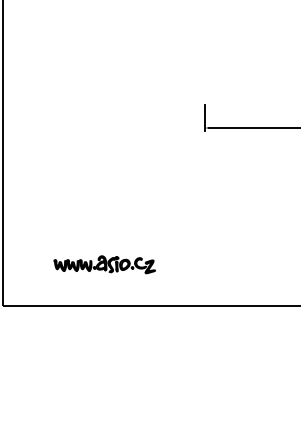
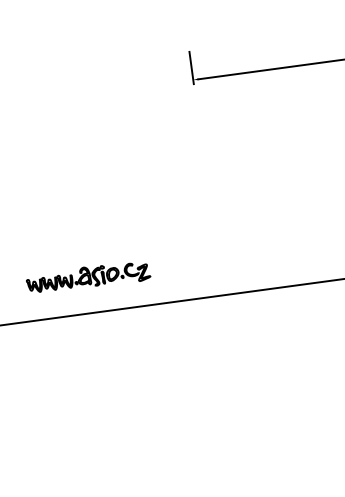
part: (104, 264) -> (88, 277), moved

